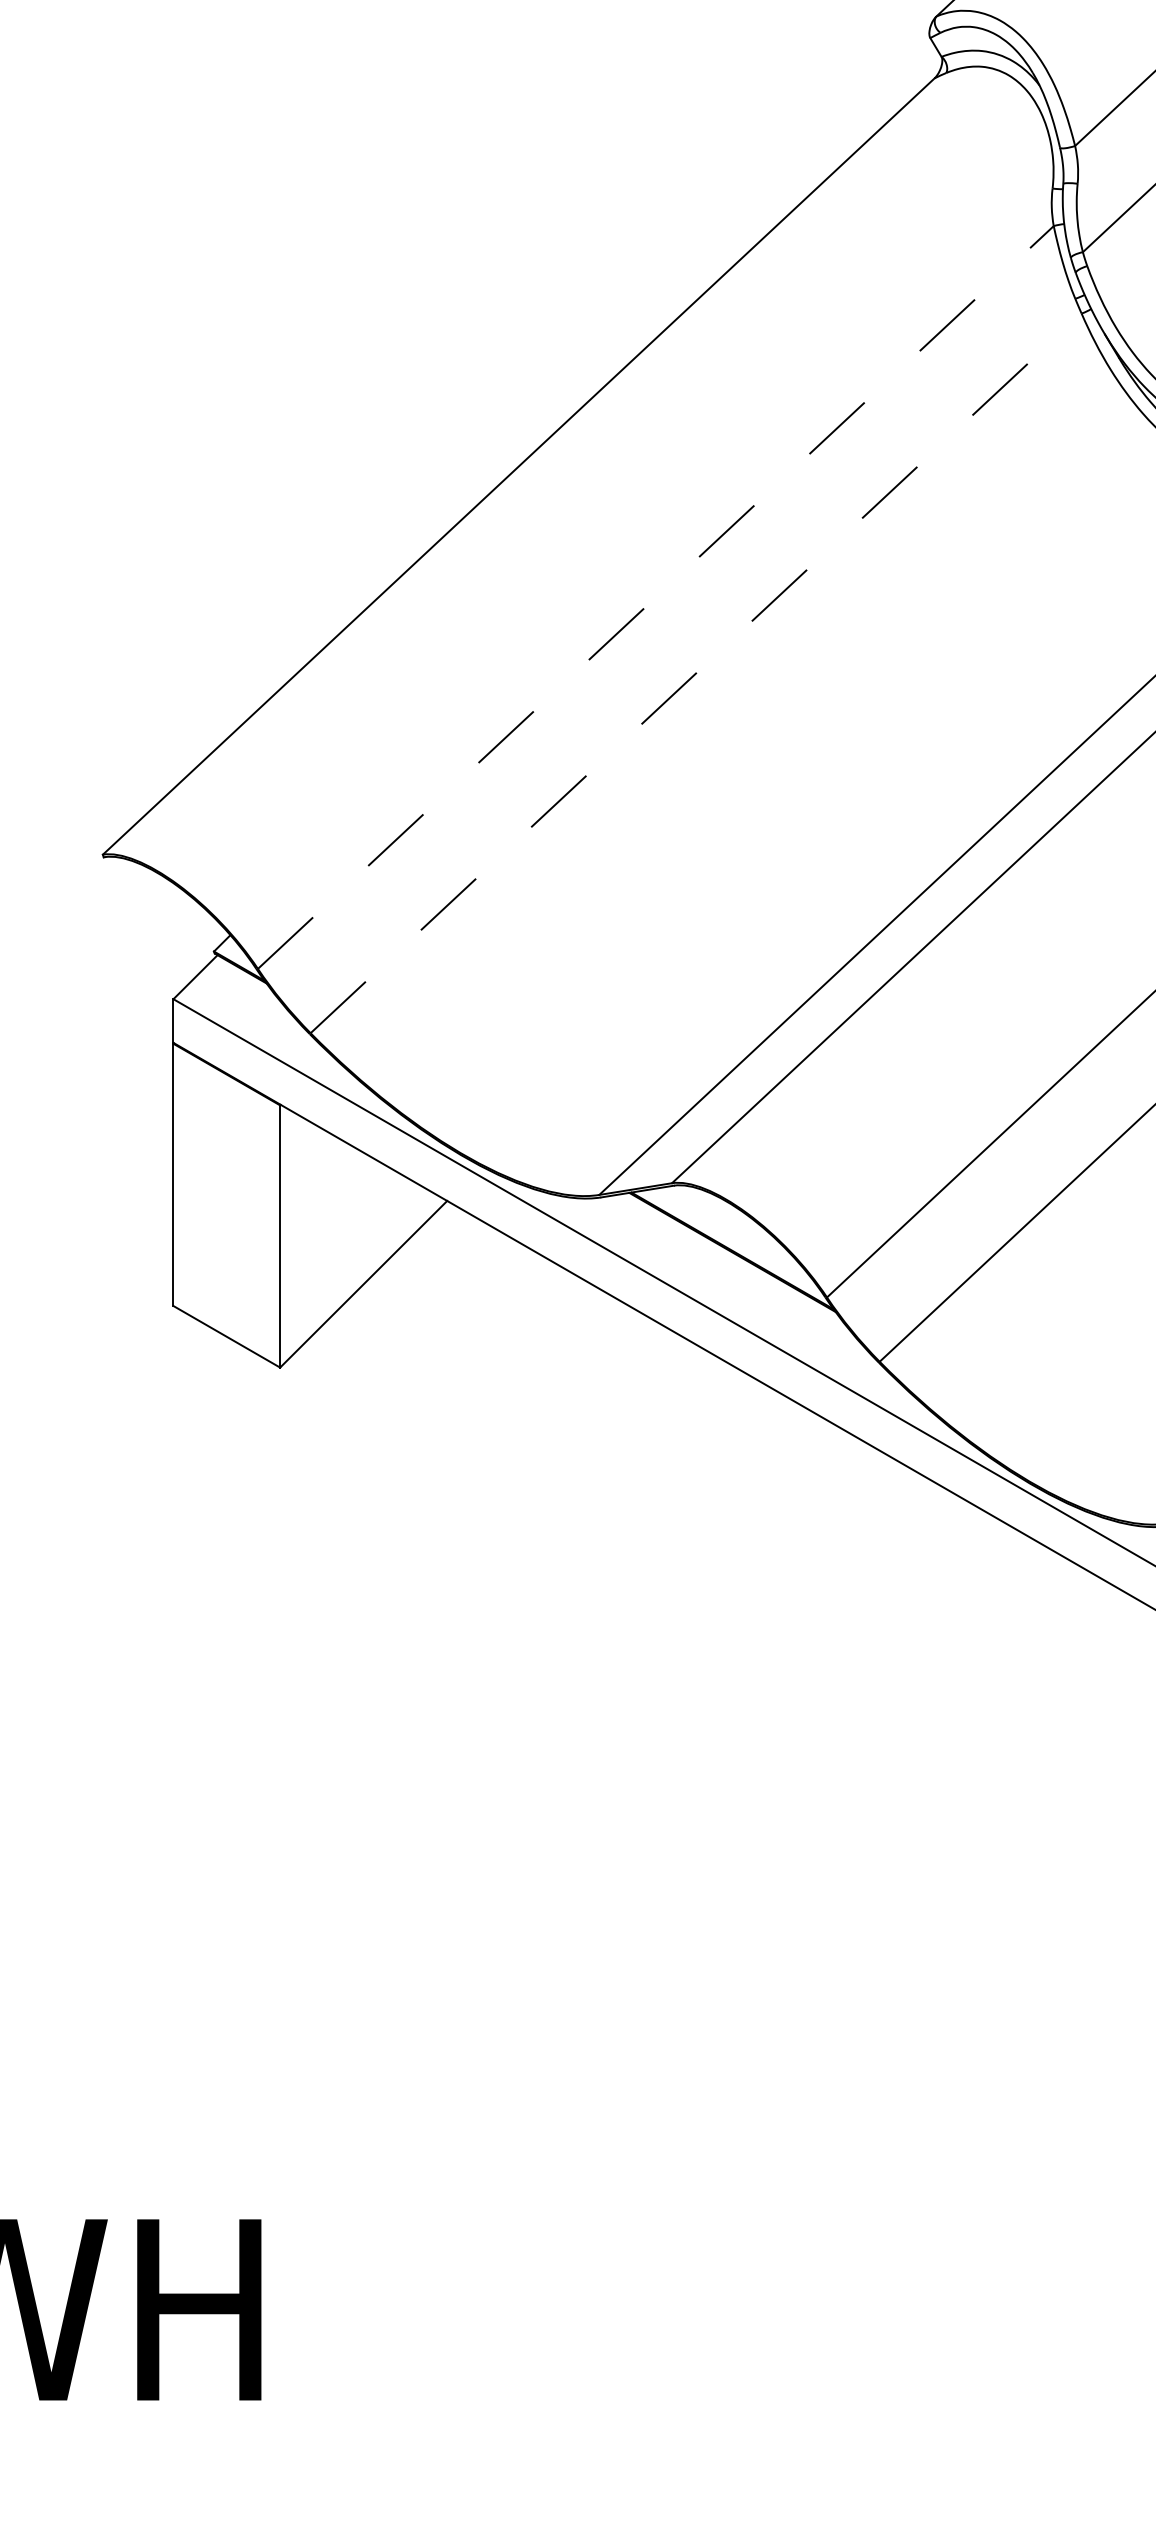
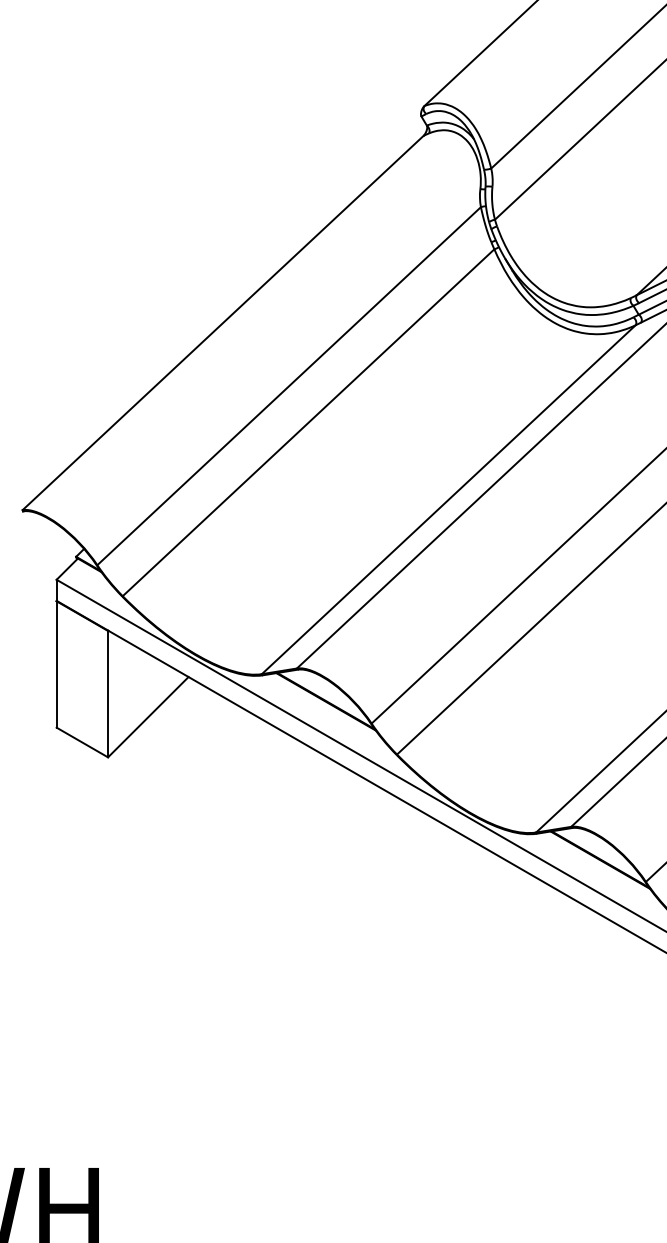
line: (656, 596) -> (289, 385), dashed -> solid
line: (695, 672) -> (308, 422), dashed -> solid

